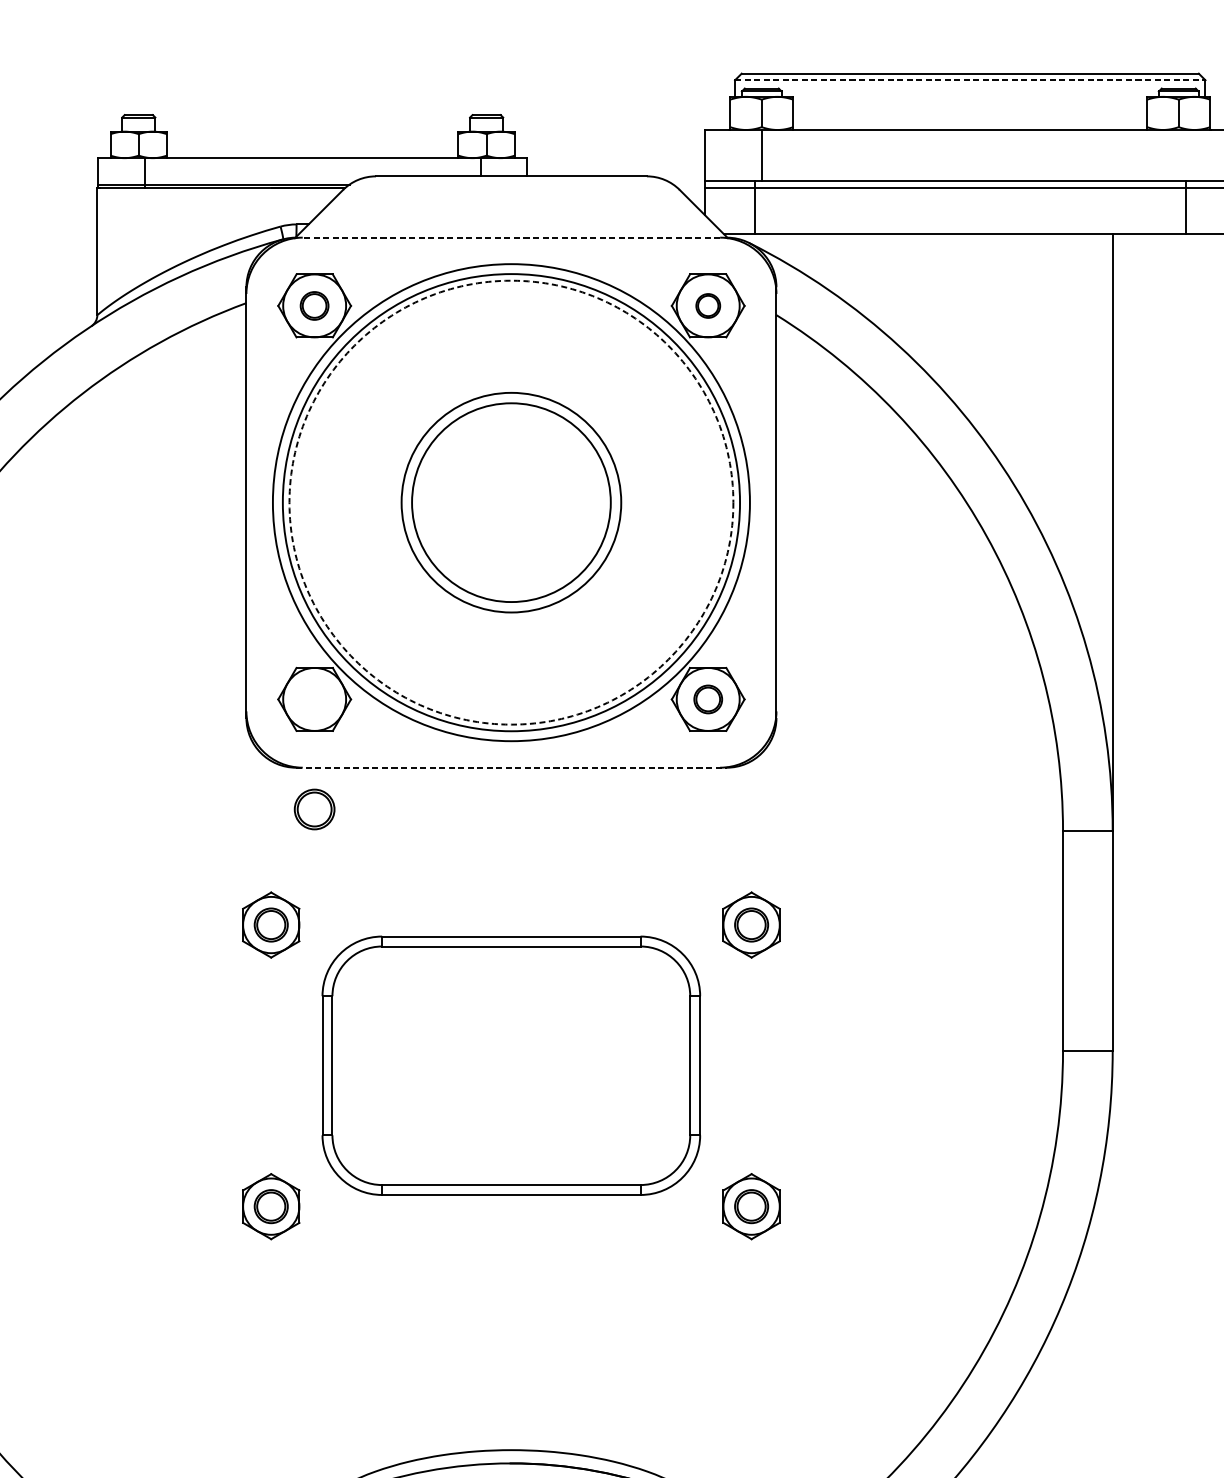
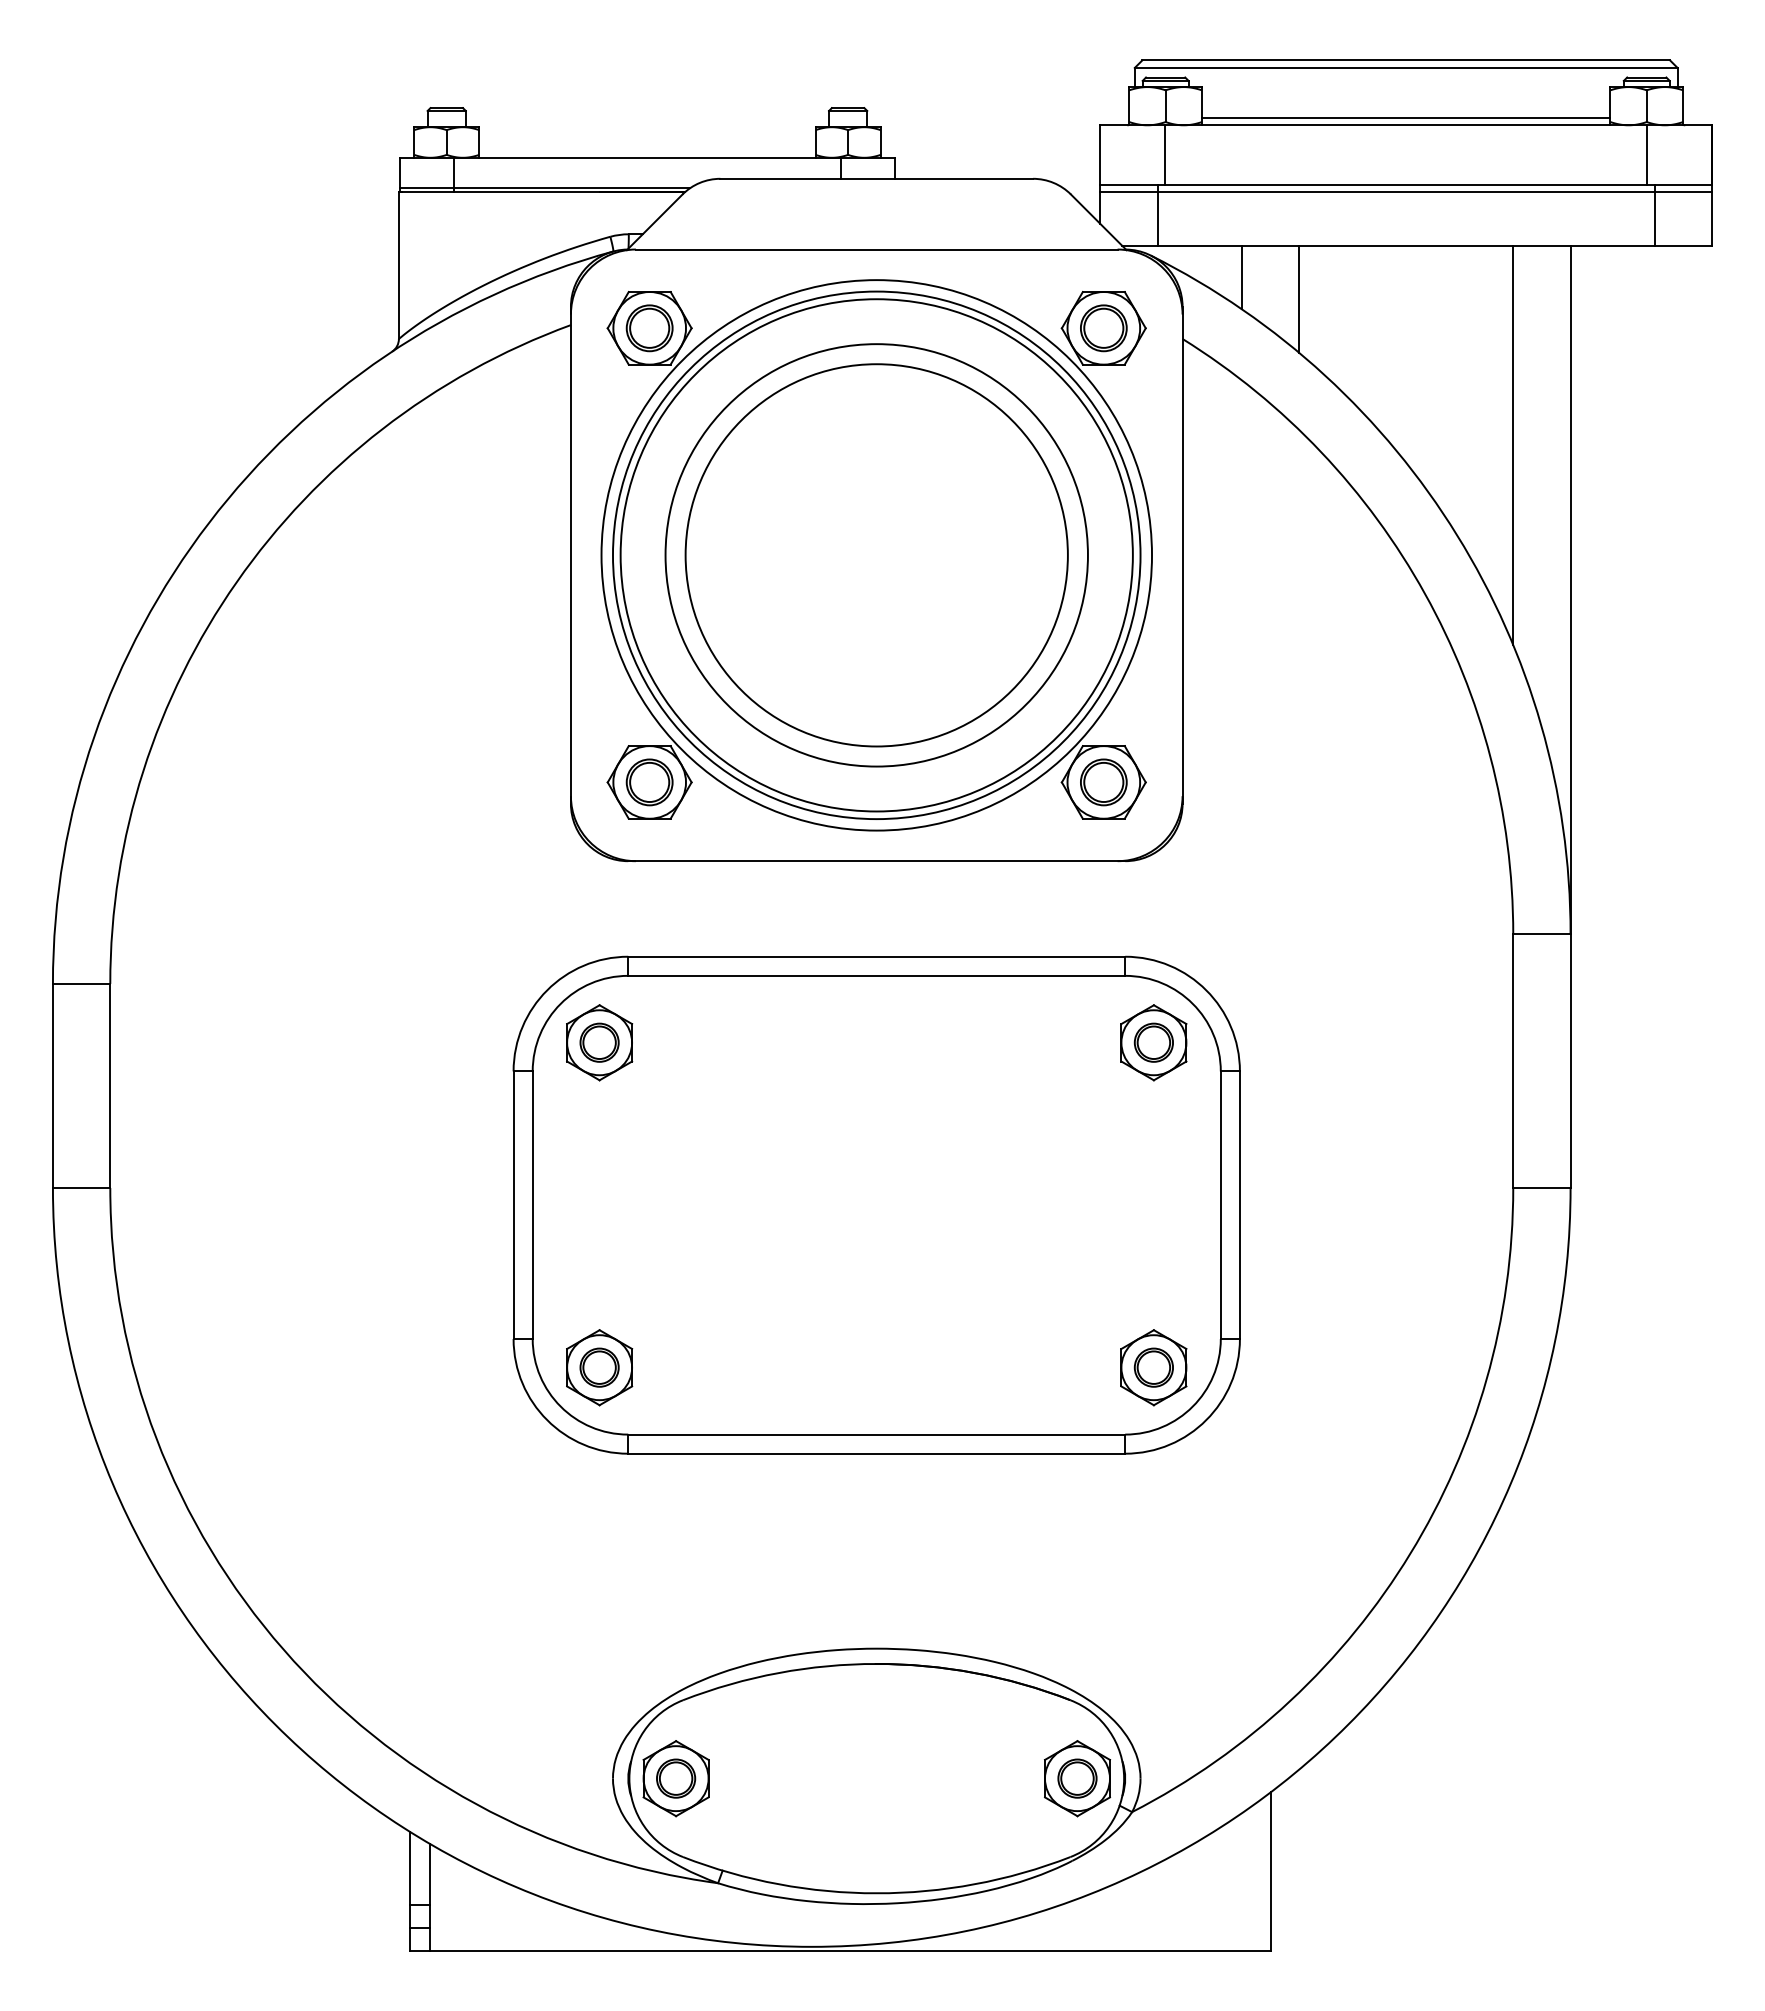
line: (970, 79) -> (1406, 67), dashed -> solid
line: (969, 123) -> (1405, 117), added
line: (1179, 155) -> (1647, 154), added
line: (511, 237) -> (876, 249), dashed -> solid
line: (827, 261) -> (1241, 277), added
line: (877, 280) -> (1299, 298), added
part: (314, 306) -> (649, 328), size x1.43
part: (707, 306) -> (1103, 328), size x1.67
line: (1063, 407) -> (1513, 445), added
circle: (511, 502) -> (876, 555), dashed -> solid
circle: (511, 502) -> (876, 555), size x1.67
circle: (511, 502) -> (876, 555), size x1.67
part: (707, 699) -> (1103, 782), size x1.43
line: (512, 767) -> (877, 861), dashed -> solid
part: (314, 809) -> (649, 782), moved
part: (511, 1065) -> (876, 1204), size x1.67

